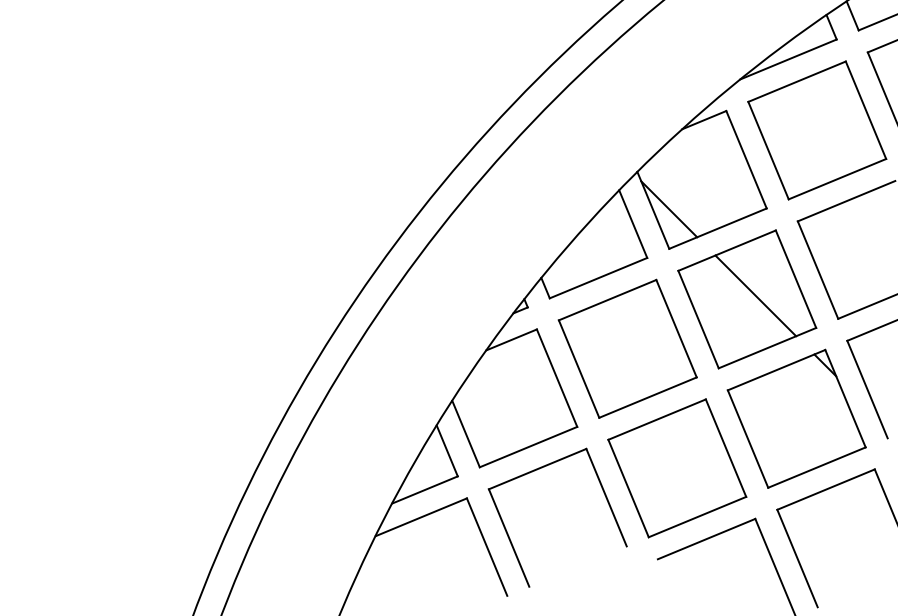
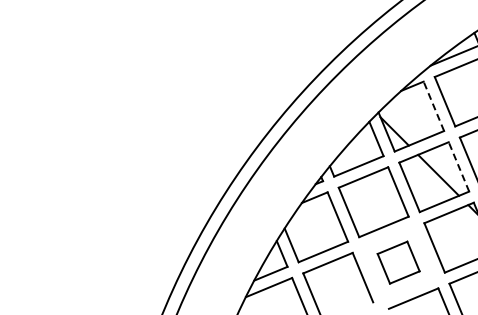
line: (745, 160) -> (433, 106), solid -> dashed
line: (795, 278) -> (458, 166), solid -> dashed
part: (676, 467) -> (398, 262), size x0.6

